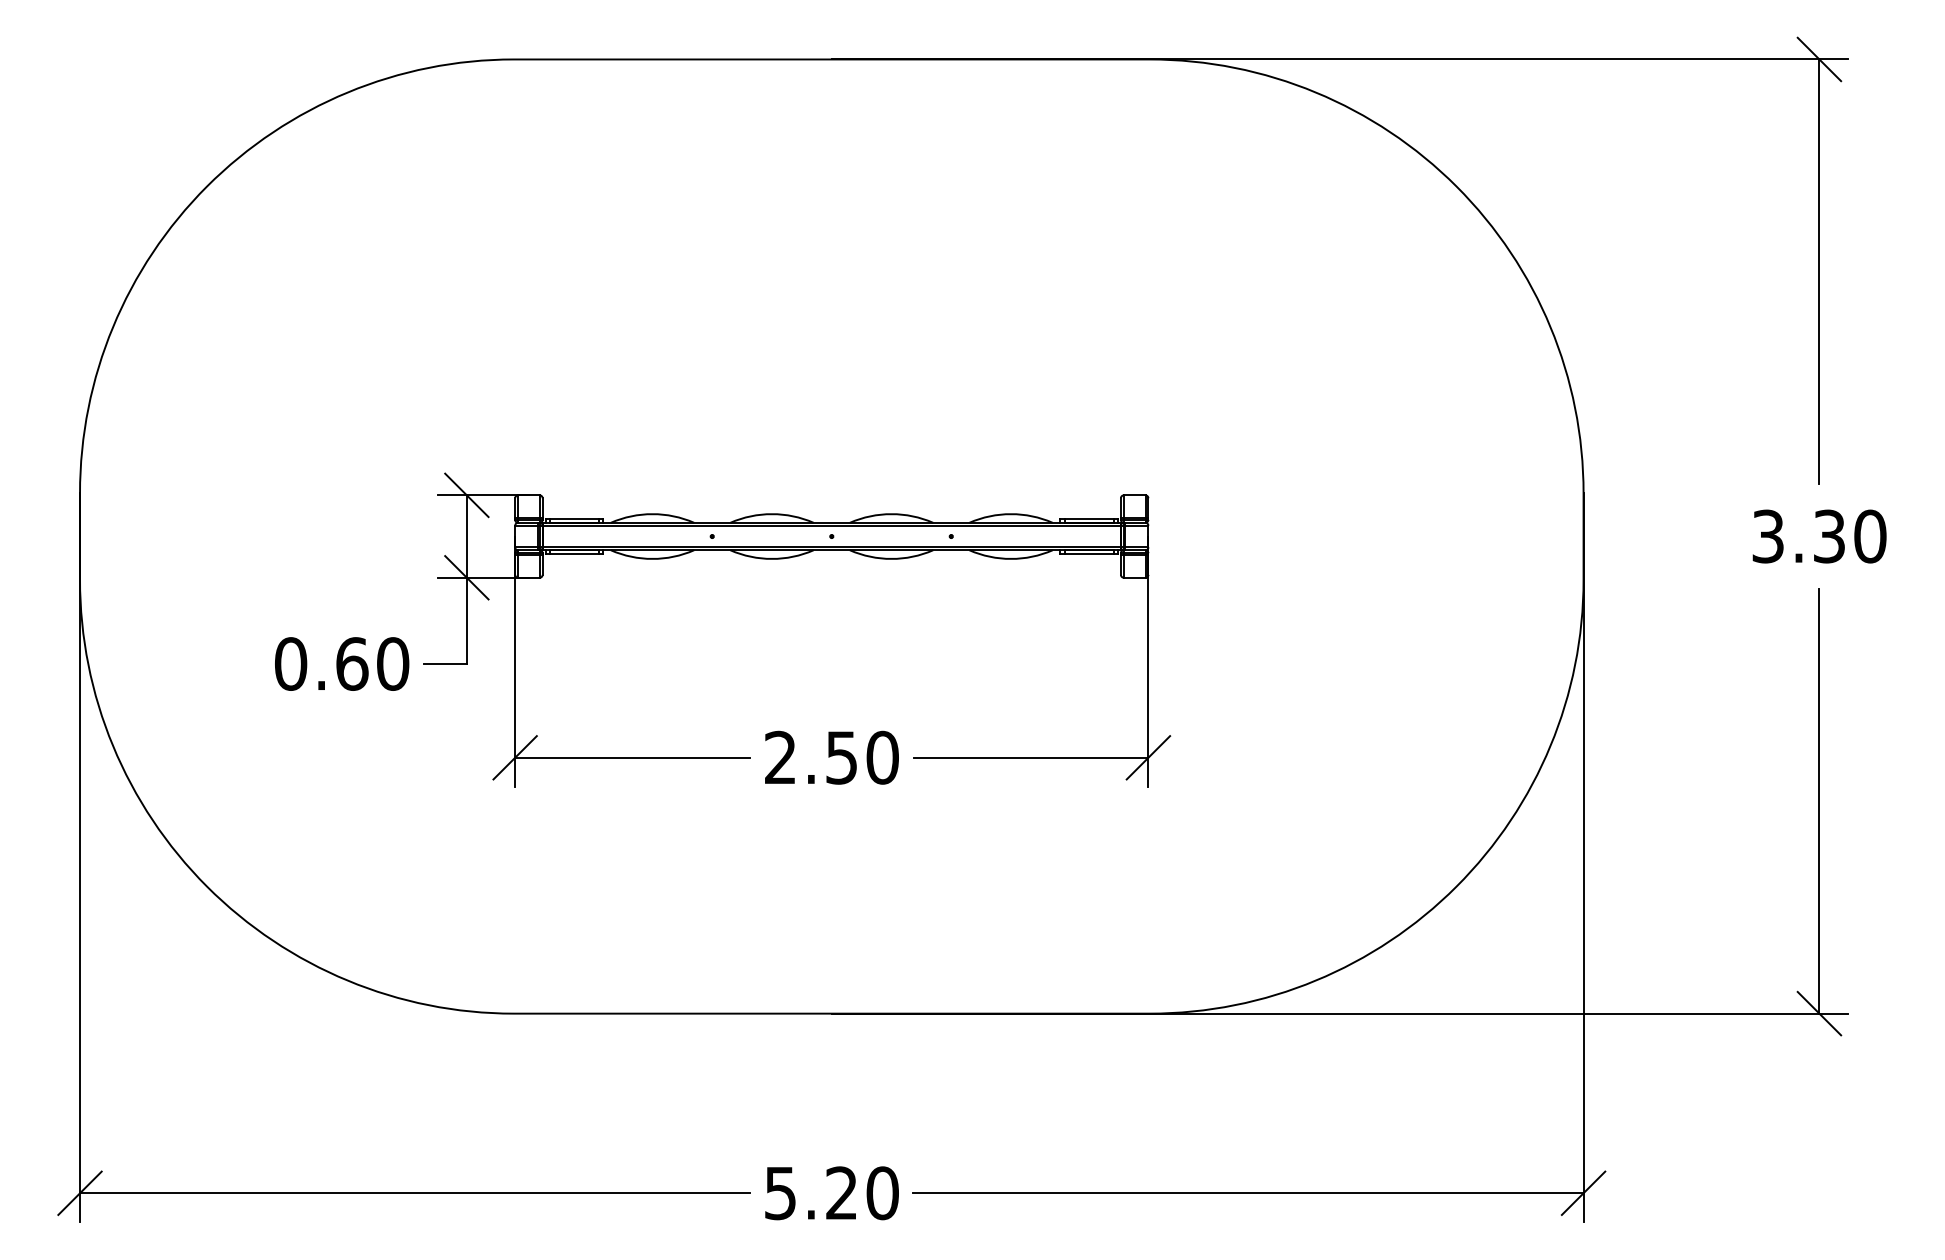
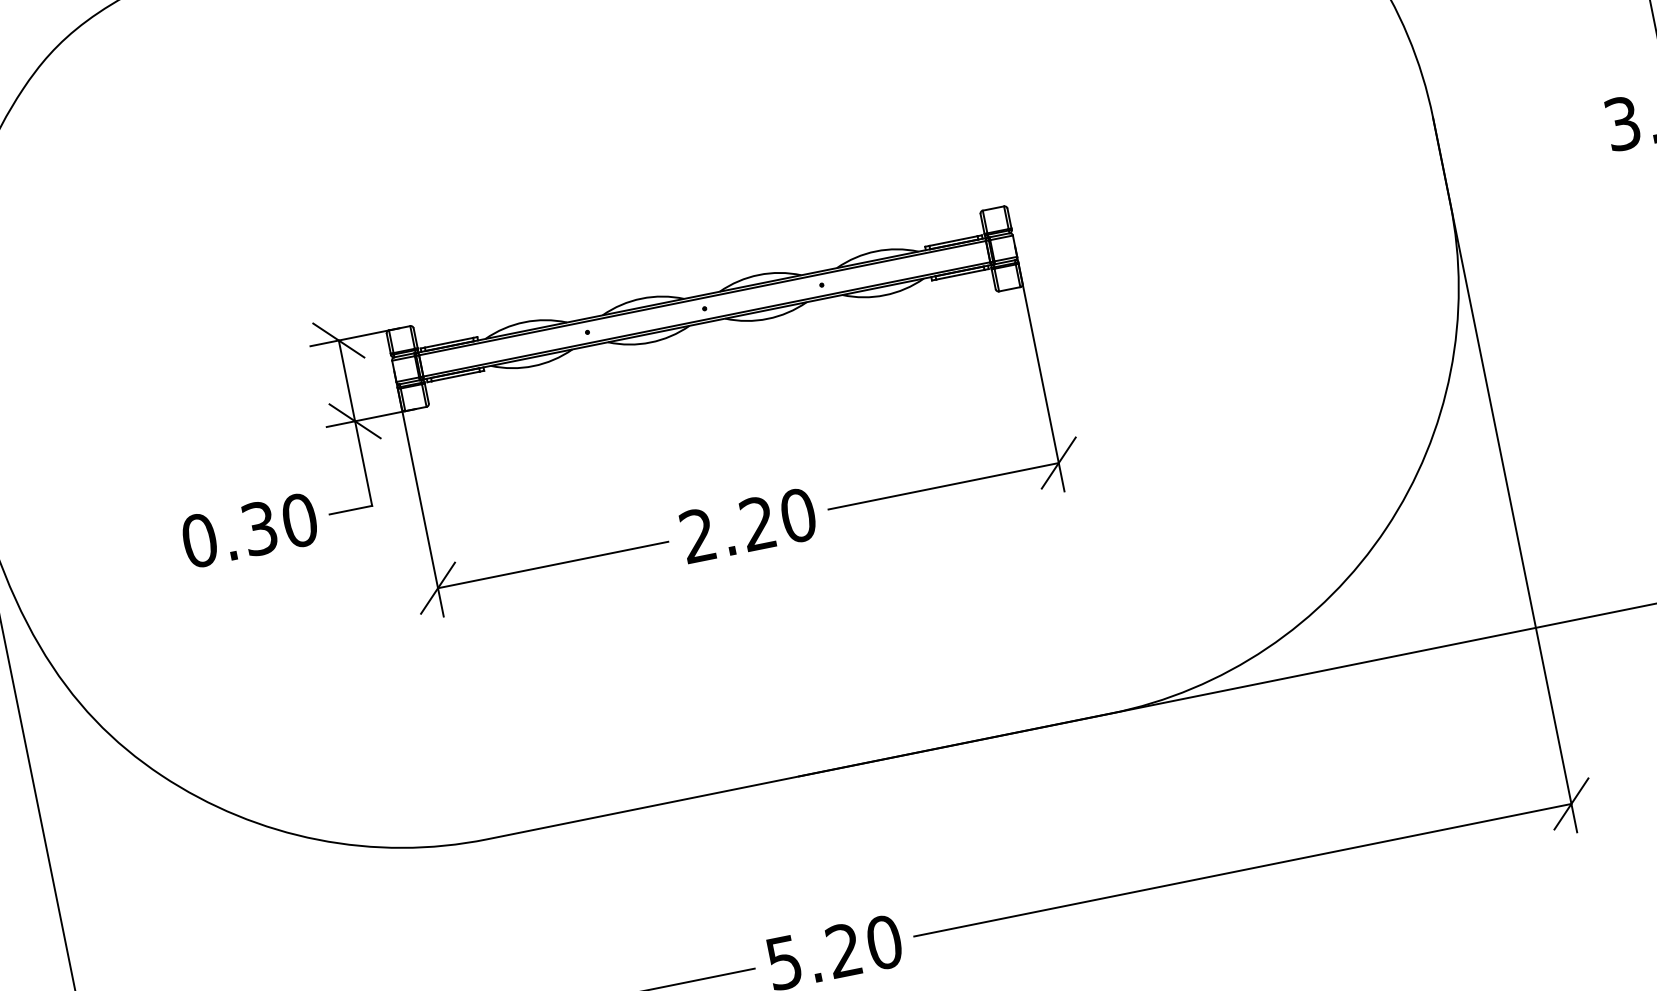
text: (352, 663) -> (259, 527), 0.60 -> 0.30
text: (841, 757) -> (757, 523), 2.50 -> 2.20

